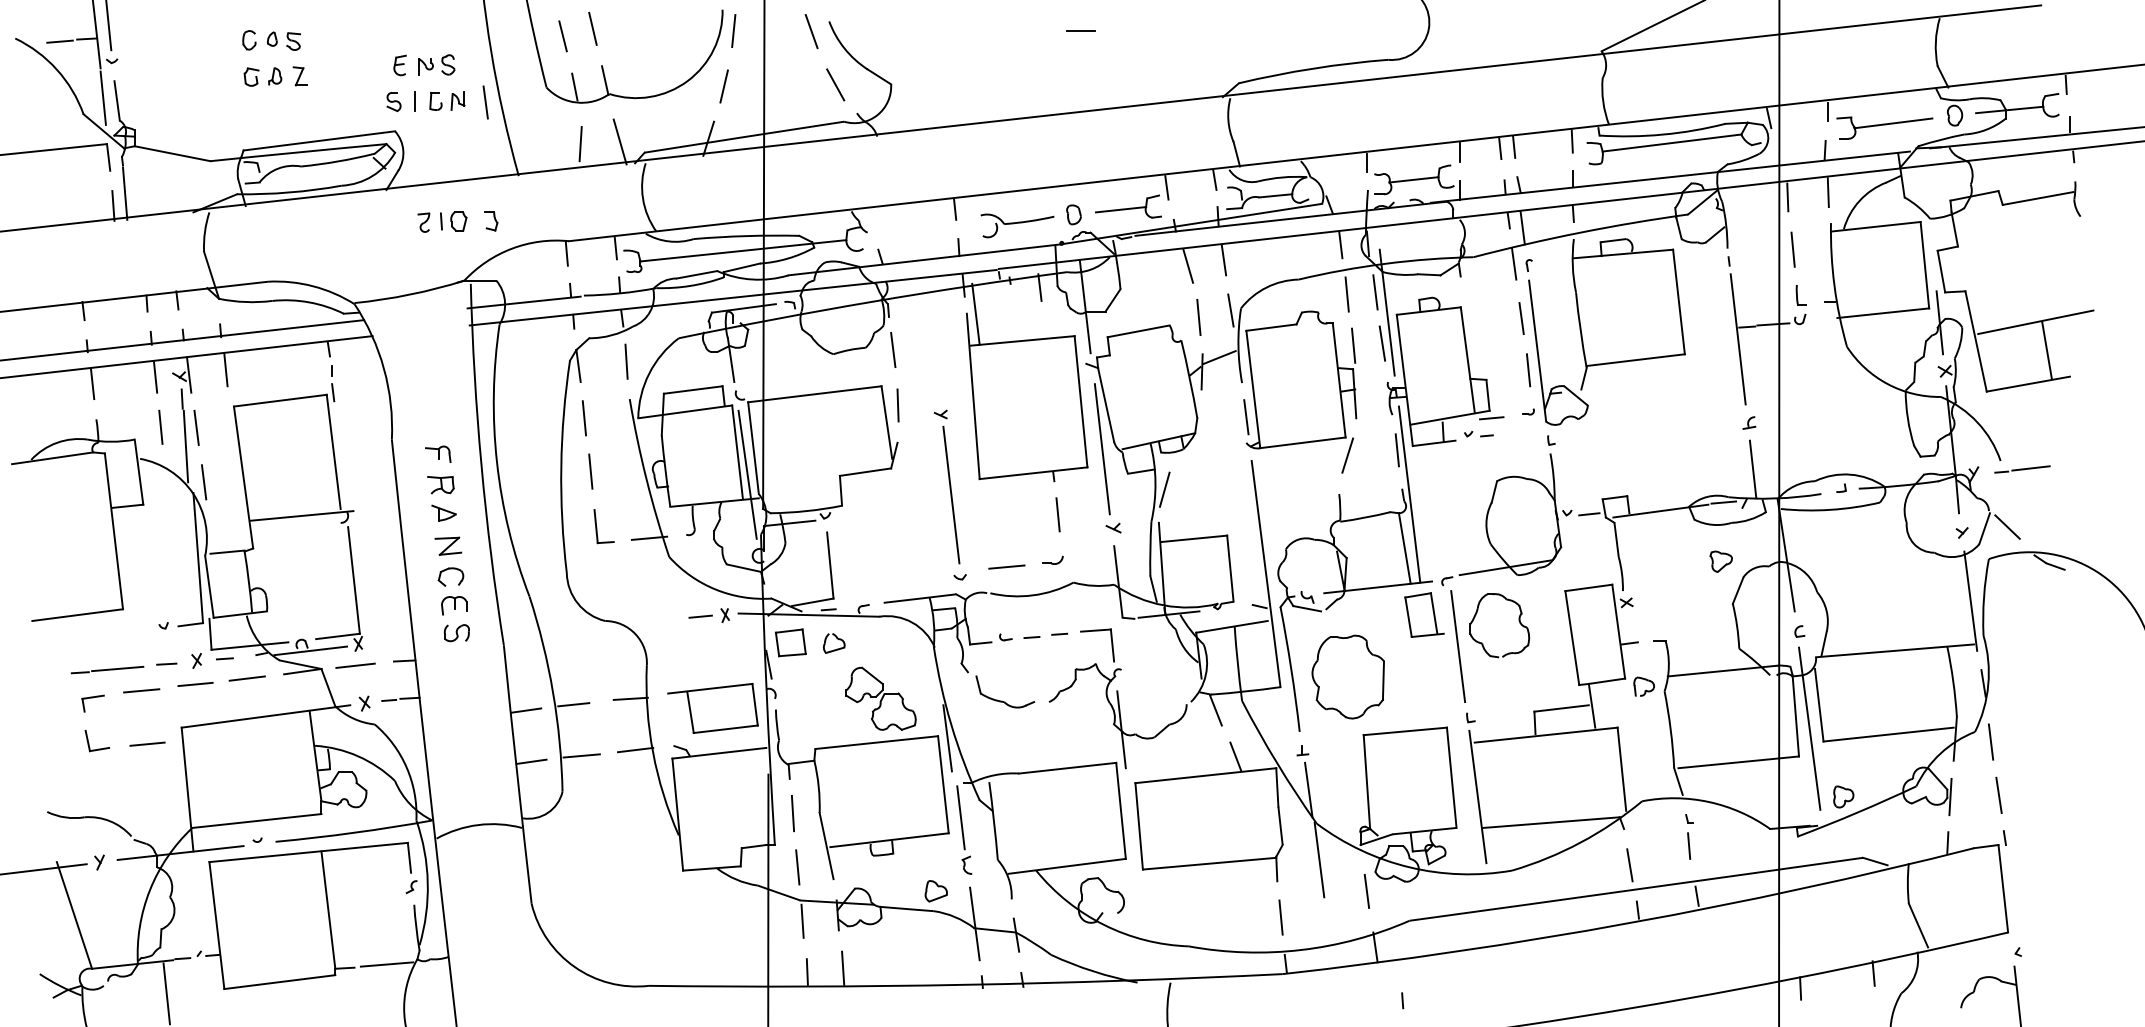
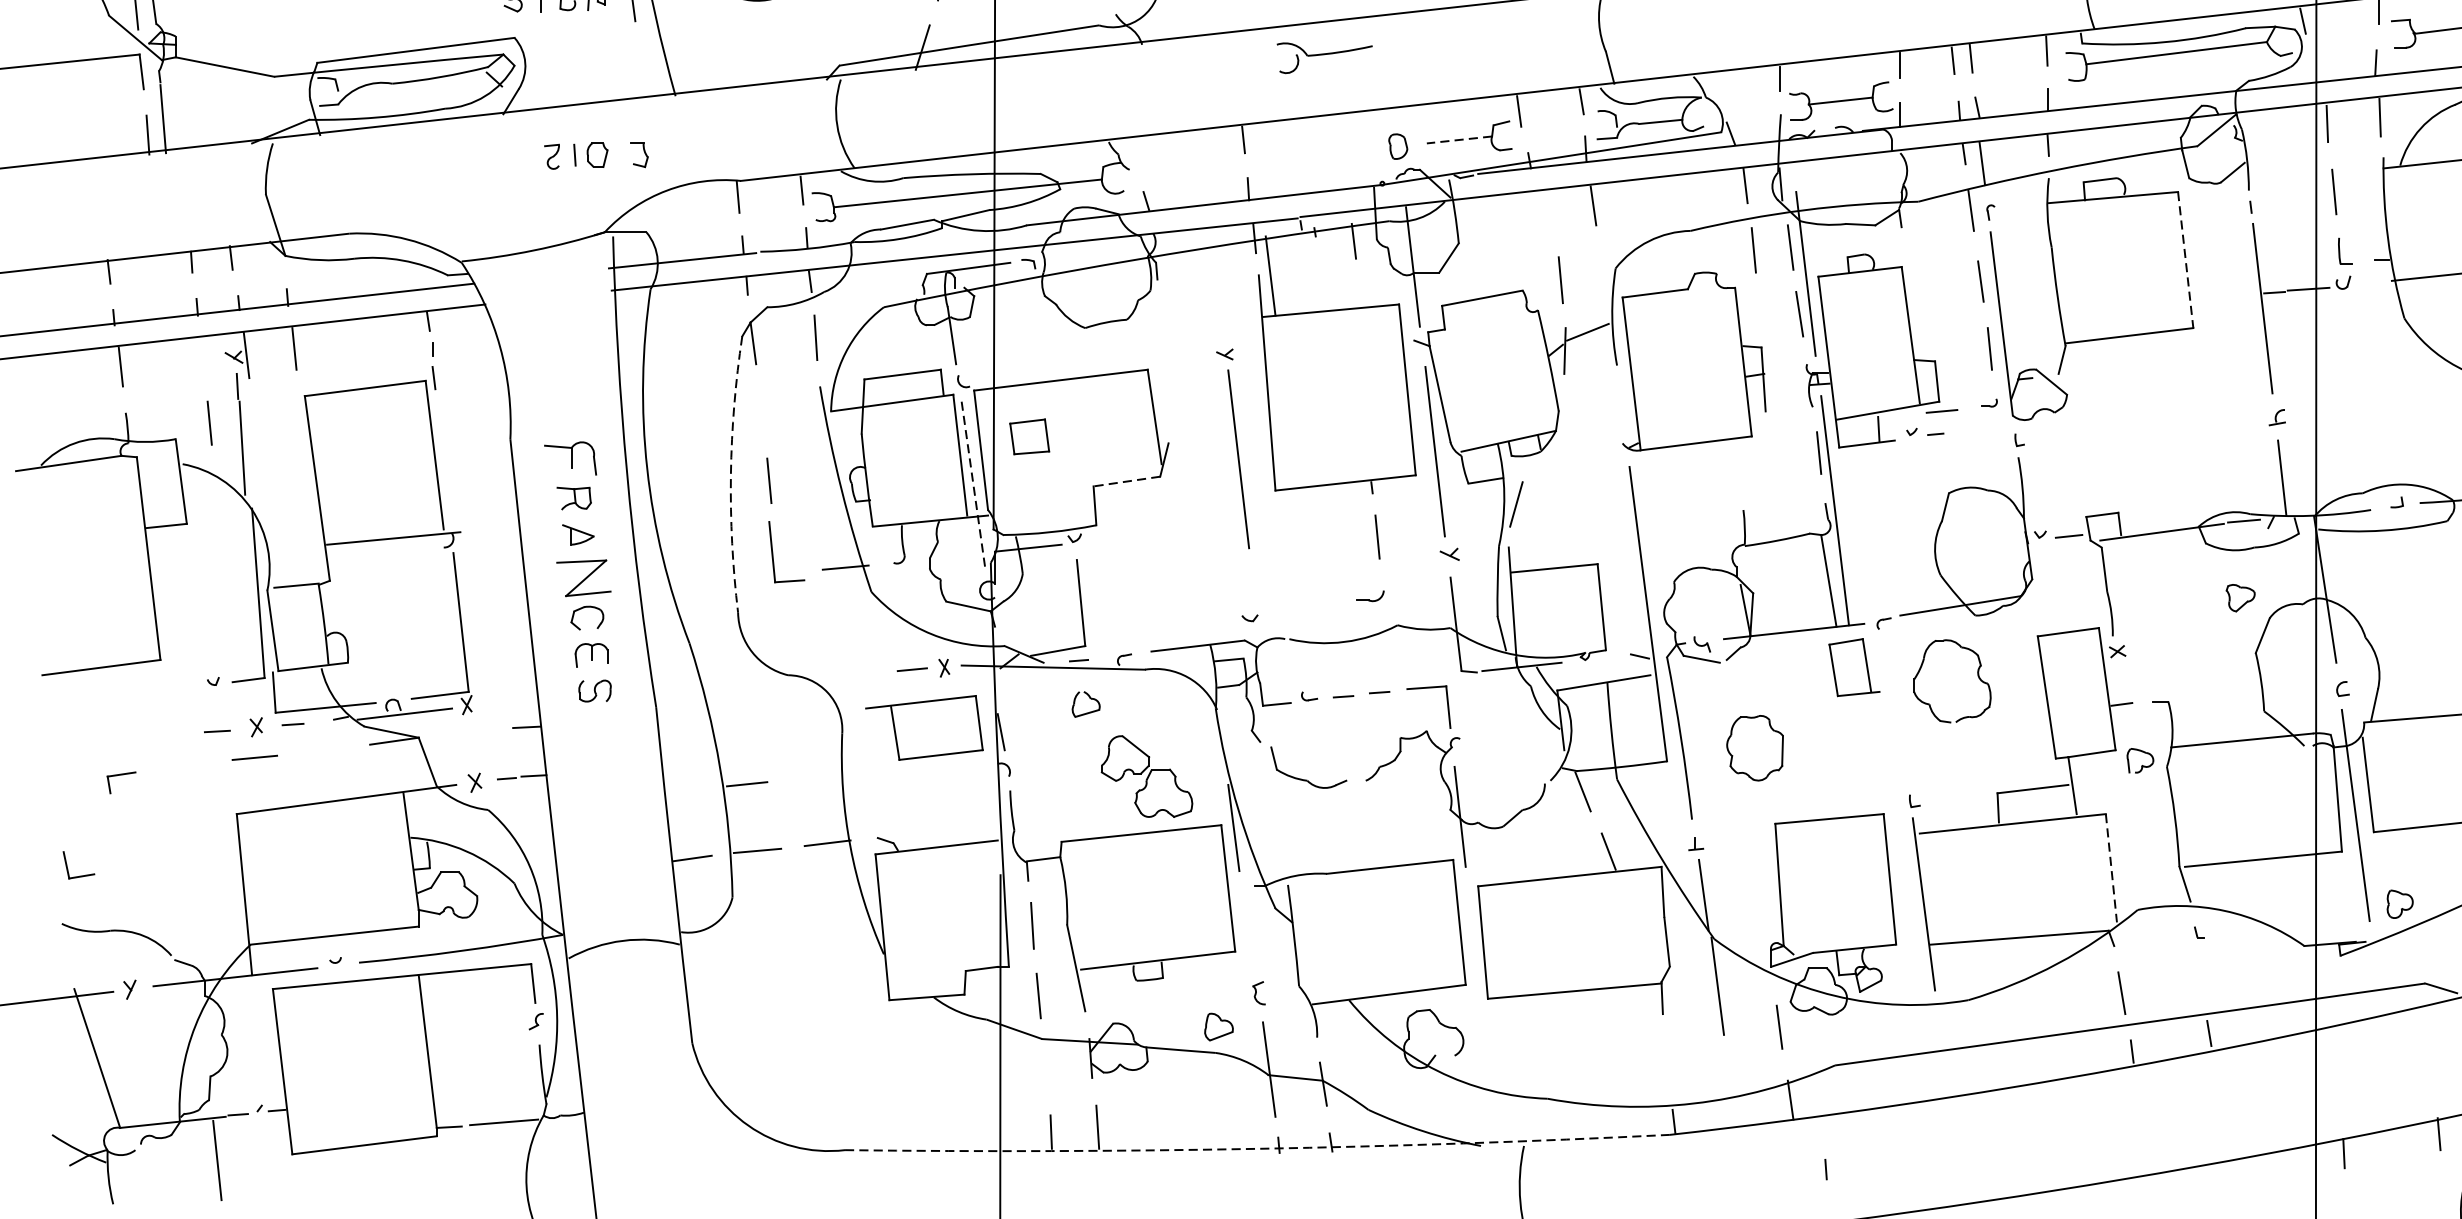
line: (619, 141) -> (806, 51), removed
line: (580, 144) -> (755, 55), removed
line: (1120, 209) -> (1458, 139), solid -> dashed
part: (1017, 225) -> (1324, 57), moved
line: (1188, 265) -> (1547, 212), removed
line: (1678, 302) -> (2185, 260), solid -> dashed
line: (1230, 310) -> (1601, 271), removed
line: (1353, 345) -> (1762, 316), removed
line: (893, 349) -> (1163, 321), removed
line: (155, 376) -> (202, 357), removed
line: (897, 405) -> (1168, 394), removed
line: (1246, 417) -> (1622, 410), removed
line: (584, 418) -> (761, 411), removed
line: (196, 427) -> (256, 423), removed
part: (438, 453) -> (571, 457), size x1.6
line: (1347, 455) -> (1754, 459), removed
arc: (561, 466) -> (731, 474), solid -> dashed
line: (865, 472) -> (1126, 481), solid -> dashed
line: (747, 474) -> (973, 484), solid -> dashed
line: (203, 482) -> (265, 494), removed
part: (946, 486) -> (1232, 448), moved
part: (603, 526) -> (785, 552), size x1.4
part: (448, 545) -> (584, 576), size x1.6
line: (1006, 566) -> (1310, 604), removed
part: (790, 642) -> (1029, 436), moved
line: (1458, 646) -> (1898, 708), removed
line: (355, 665) -> (463, 733), removed
line: (107, 669) -> (140, 738), removed
part: (1347, 676) -> (1754, 747), size x0.6
line: (246, 678) -> (321, 750), removed
line: (141, 690) -> (184, 765), removed
line: (630, 698) -> (820, 776), removed
part: (712, 708) -> (923, 727), moved
line: (526, 710) -> (685, 791), removed
line: (147, 743) -> (192, 834), removed
part: (98, 748) -> (80, 875), moved
line: (1621, 769) -> (2110, 868), solid -> dashed
line: (960, 817) -> (1250, 931), removed
line: (1689, 845) -> (2199, 967), removed
line: (1280, 917) -> (1667, 1061), removed
line: (802, 920) -> (1044, 1065), removed
arc: (965, 984) -> (1257, 1148), solid -> dashed

